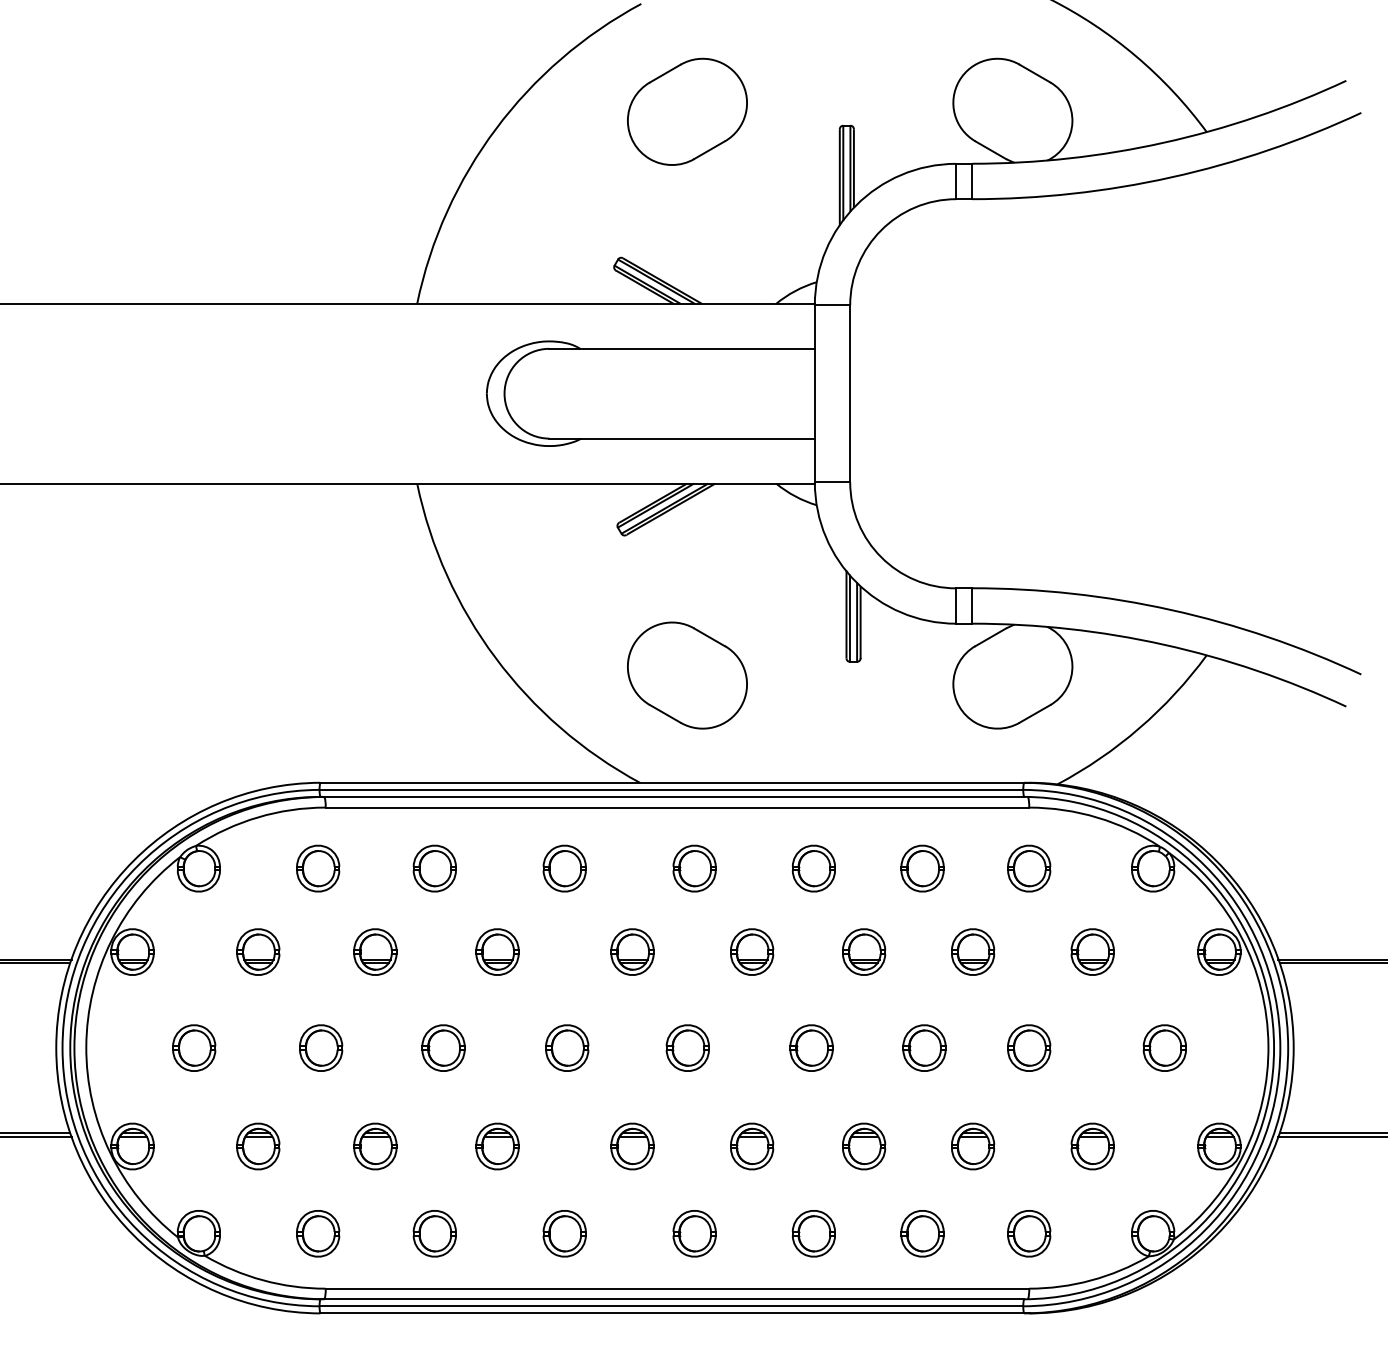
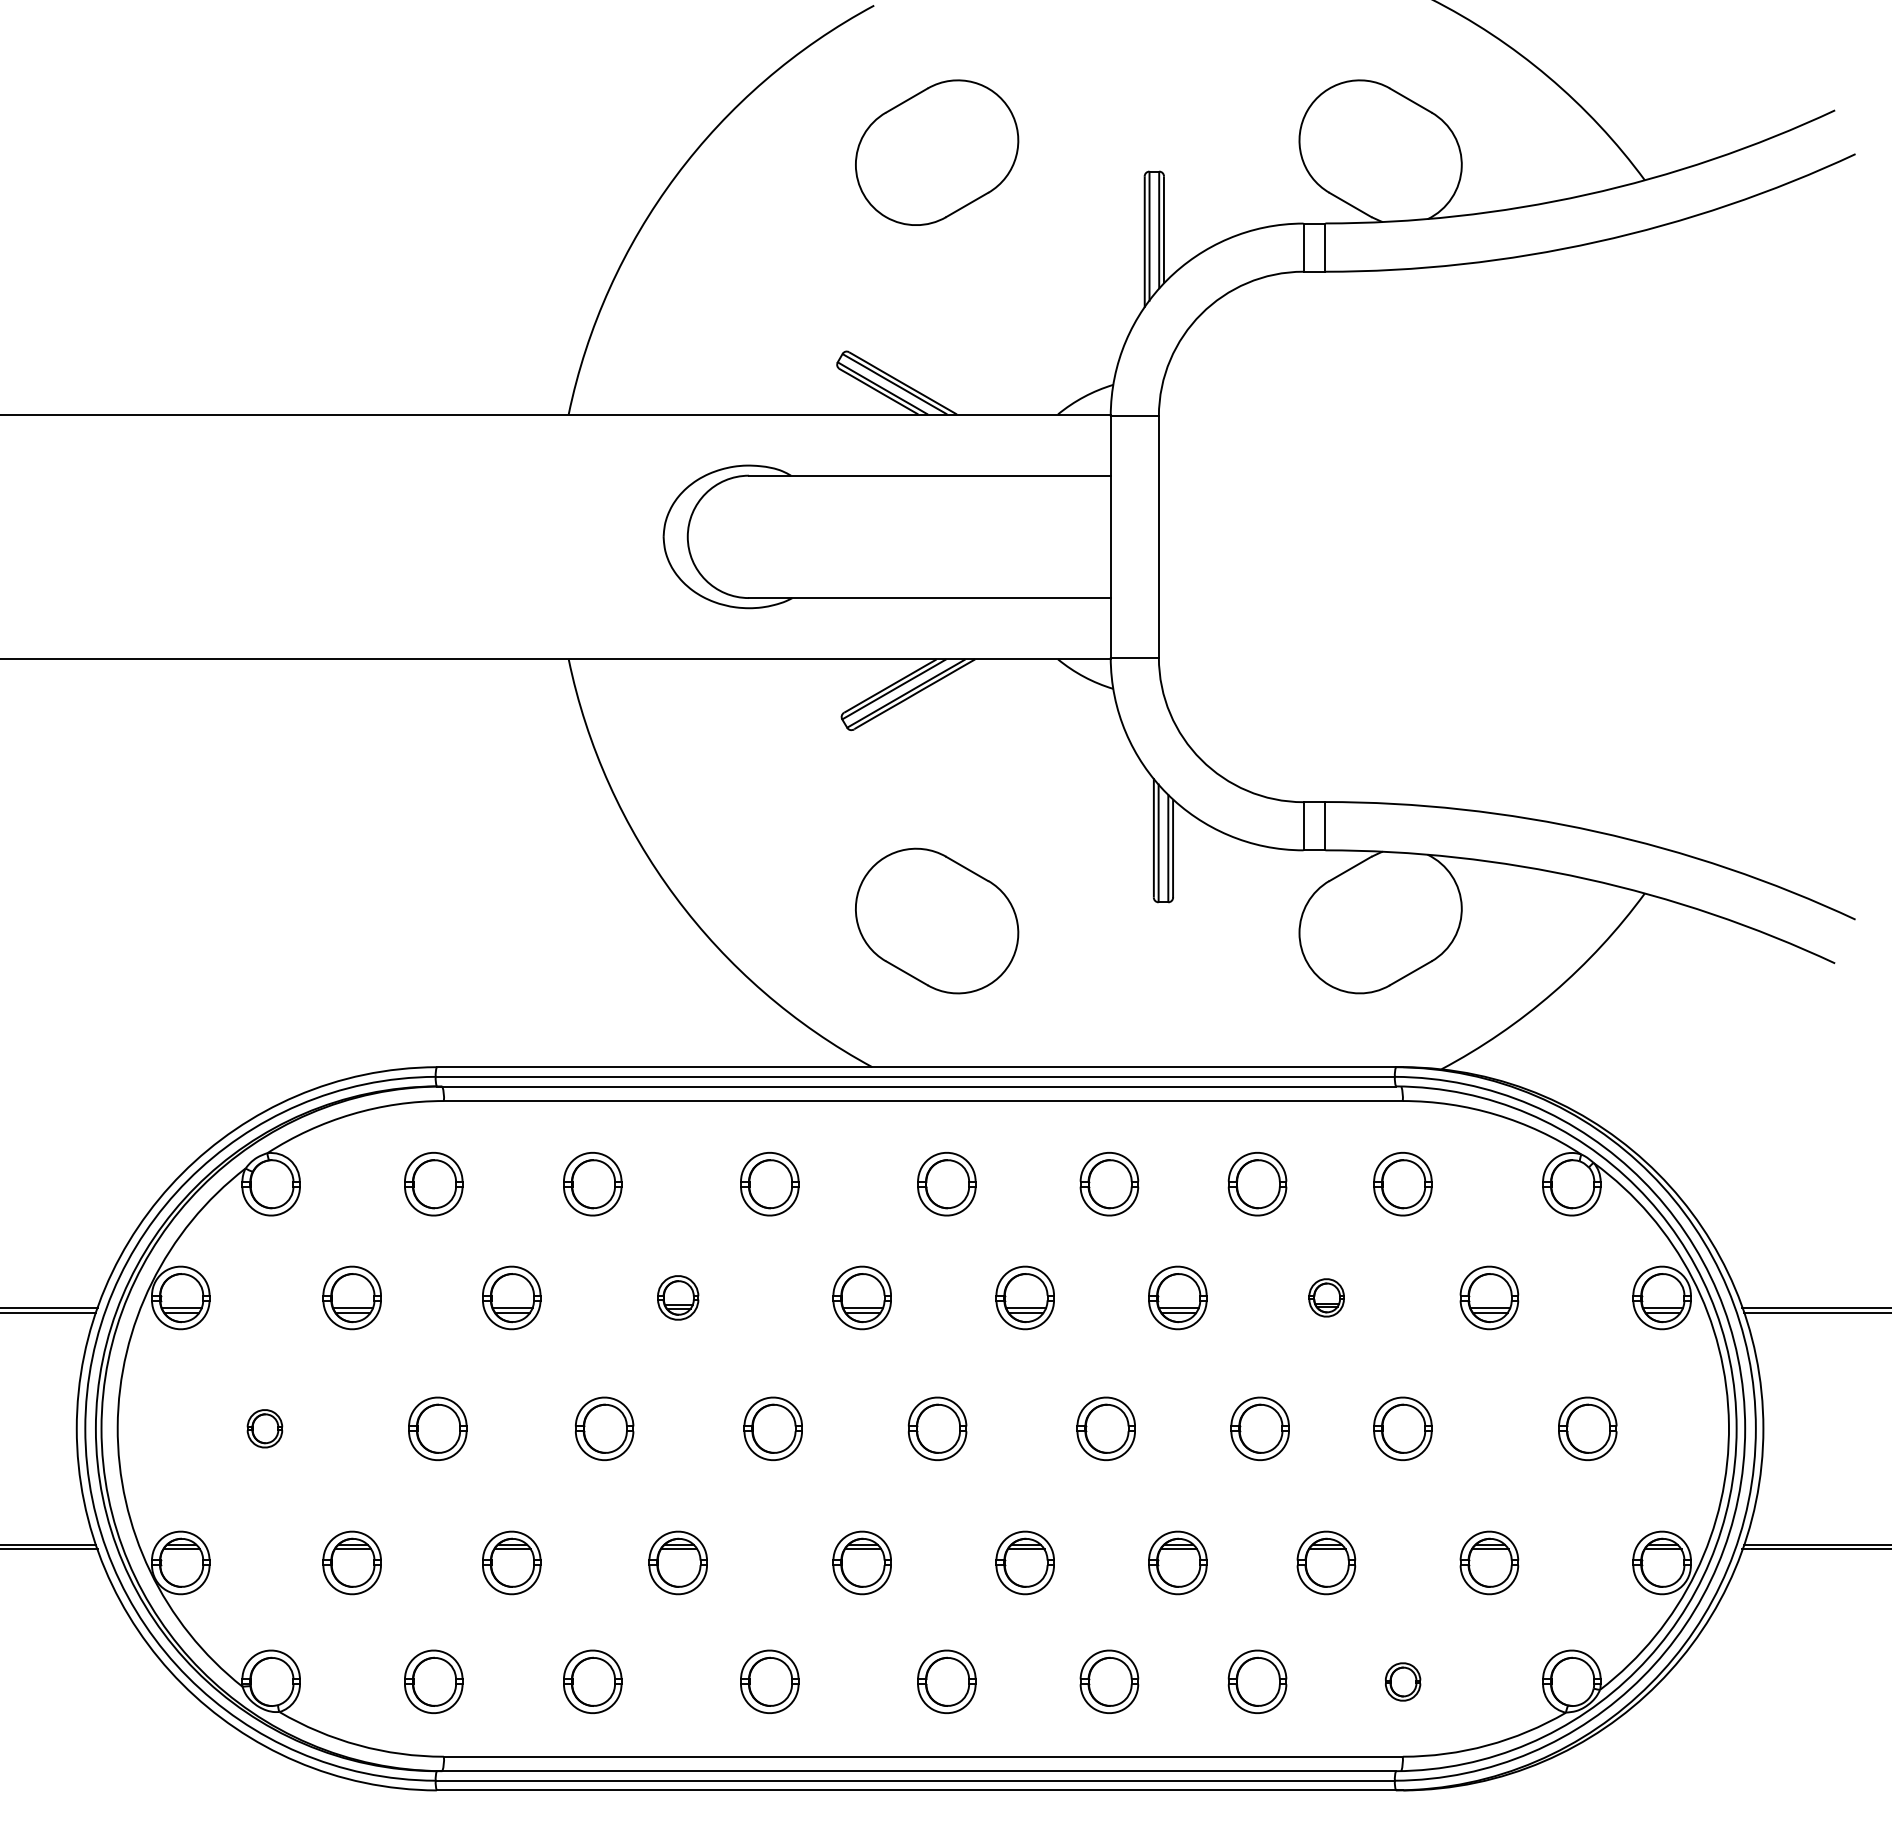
part: (497, 951) -> (678, 1297), size x0.7
part: (973, 951) -> (1326, 1297), size x0.6
part: (194, 1047) -> (265, 1427), size x0.6
part: (1029, 1233) -> (1403, 1681), size x0.6

